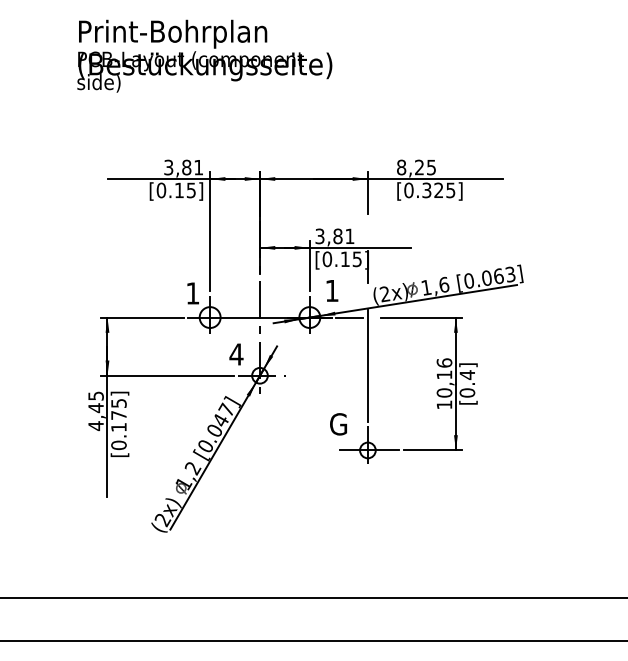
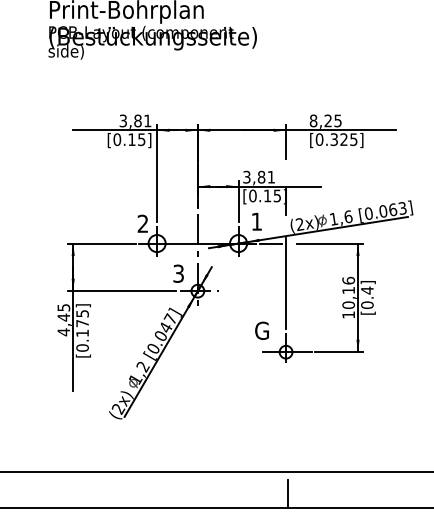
text: (192, 293) -> (142, 223), 1 -> 2
text: (236, 354) -> (178, 273), 4 -> 3
line: (370, 623) -> (288, 493), added

